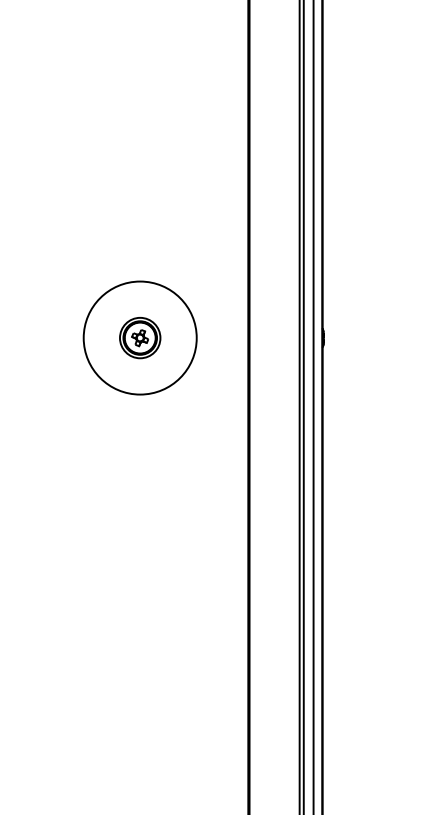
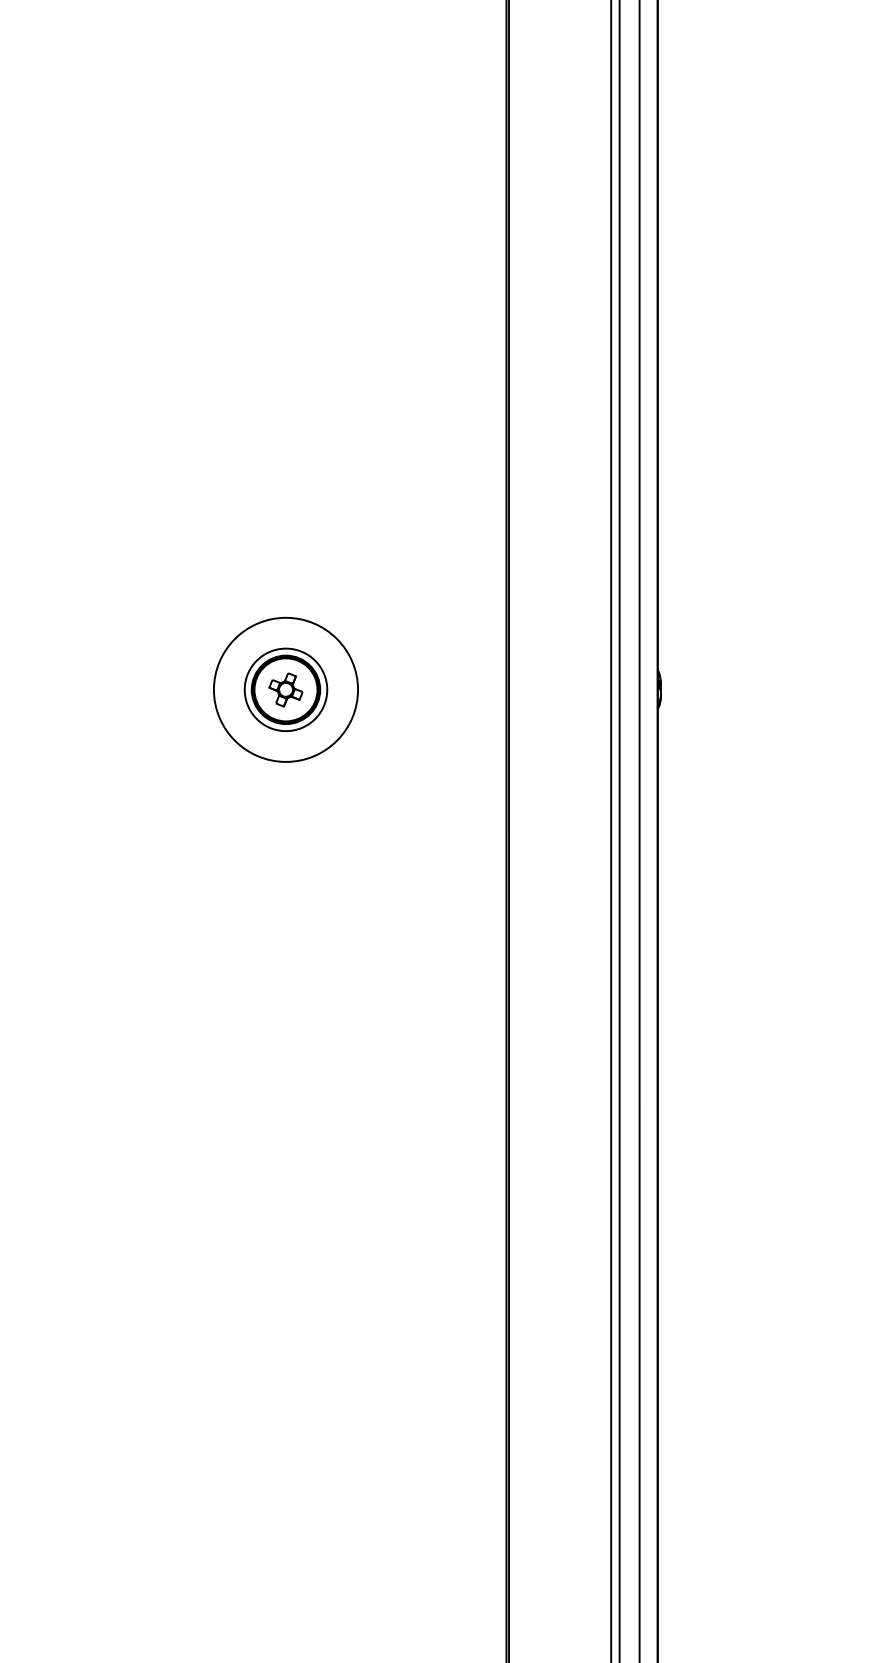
circle: (139, 337) -> (284, 688), size x0.62

